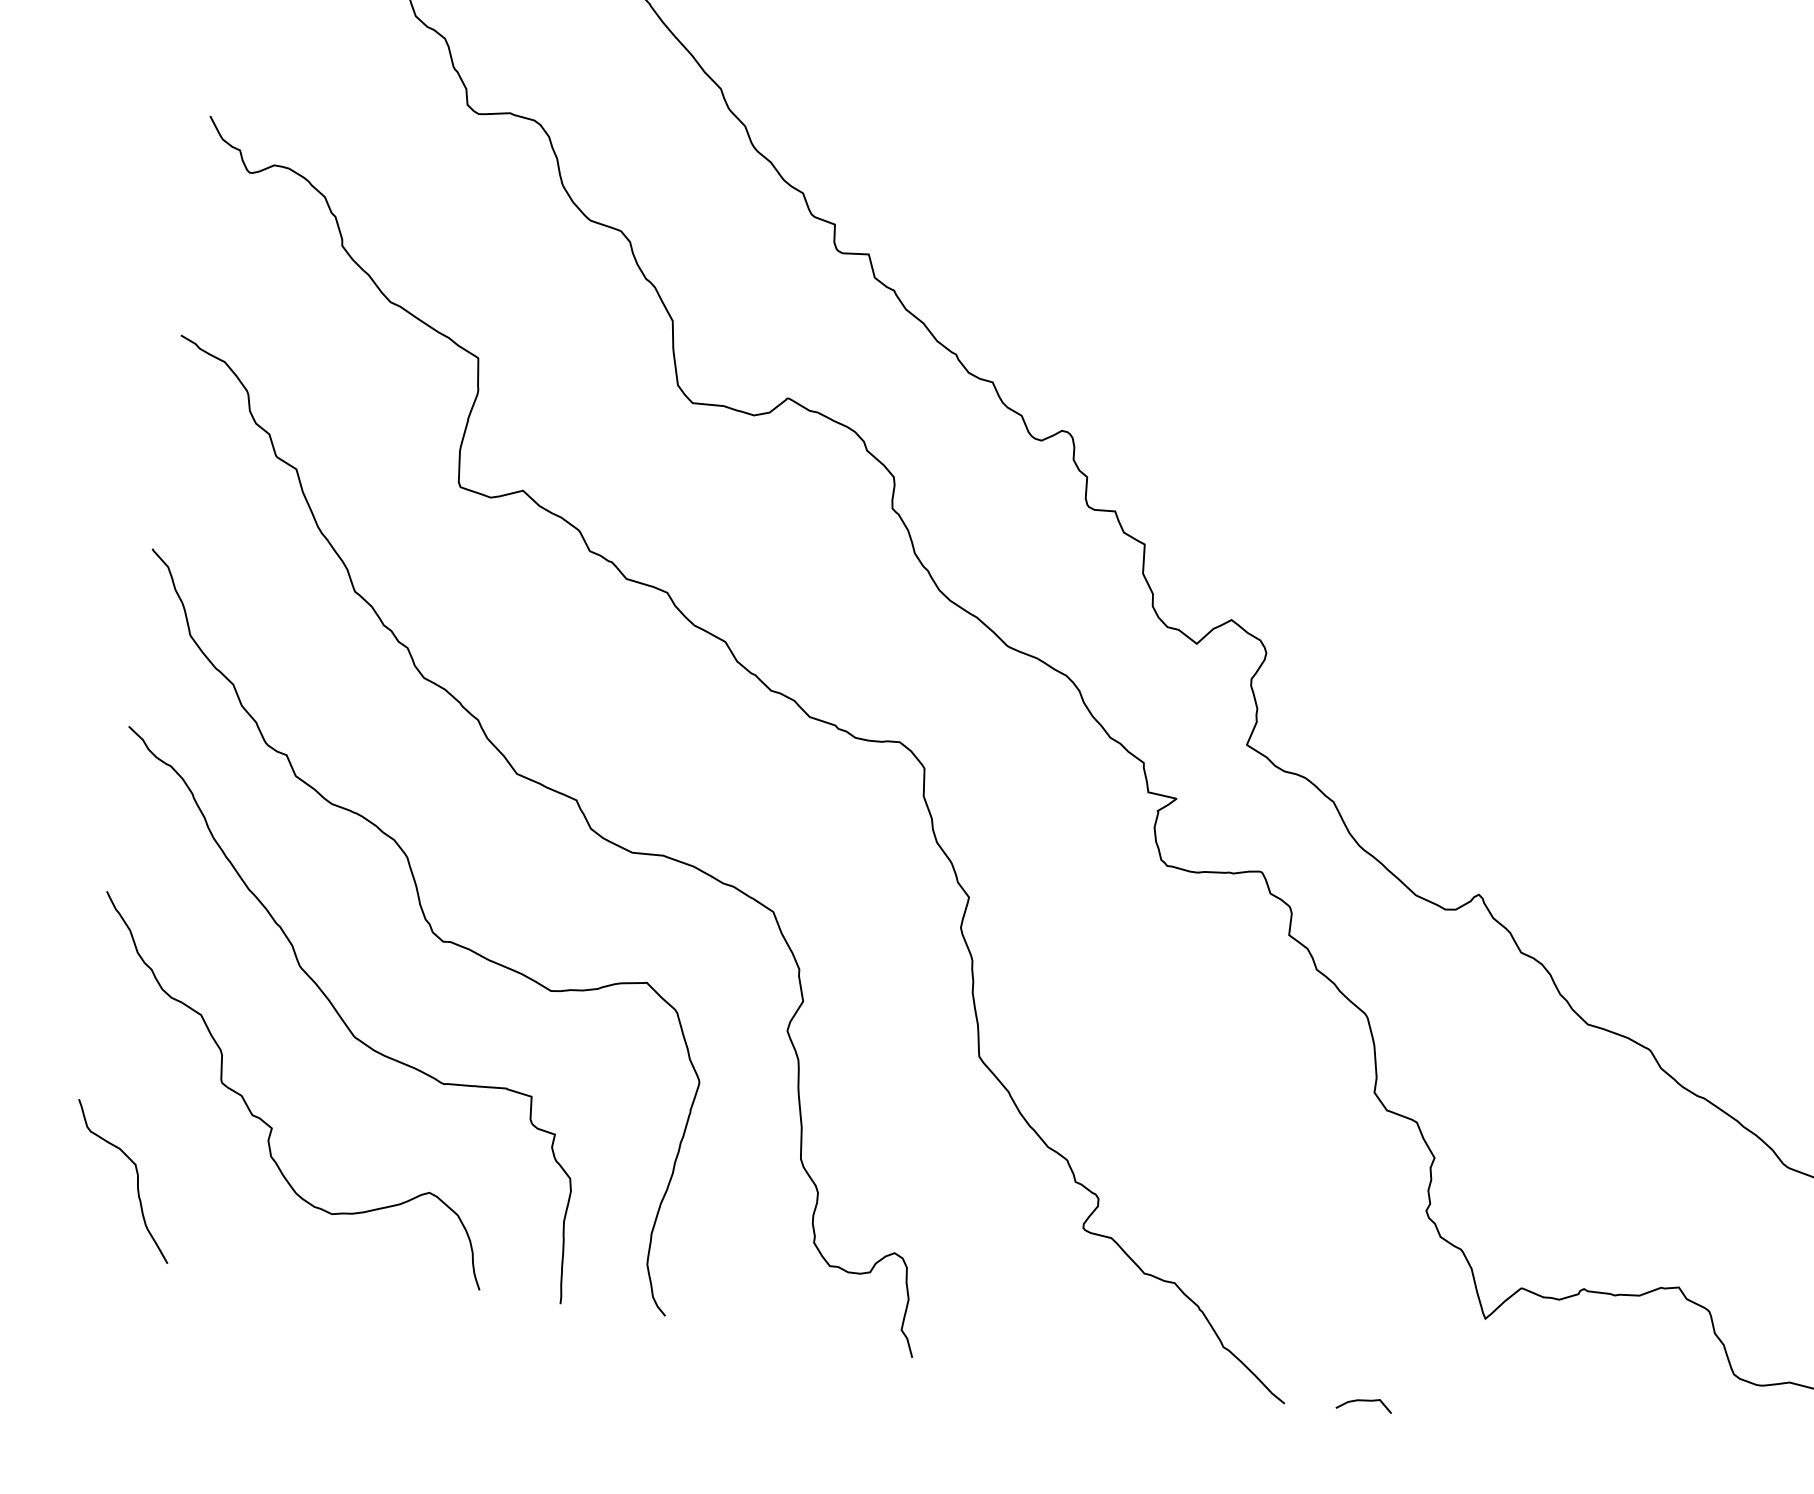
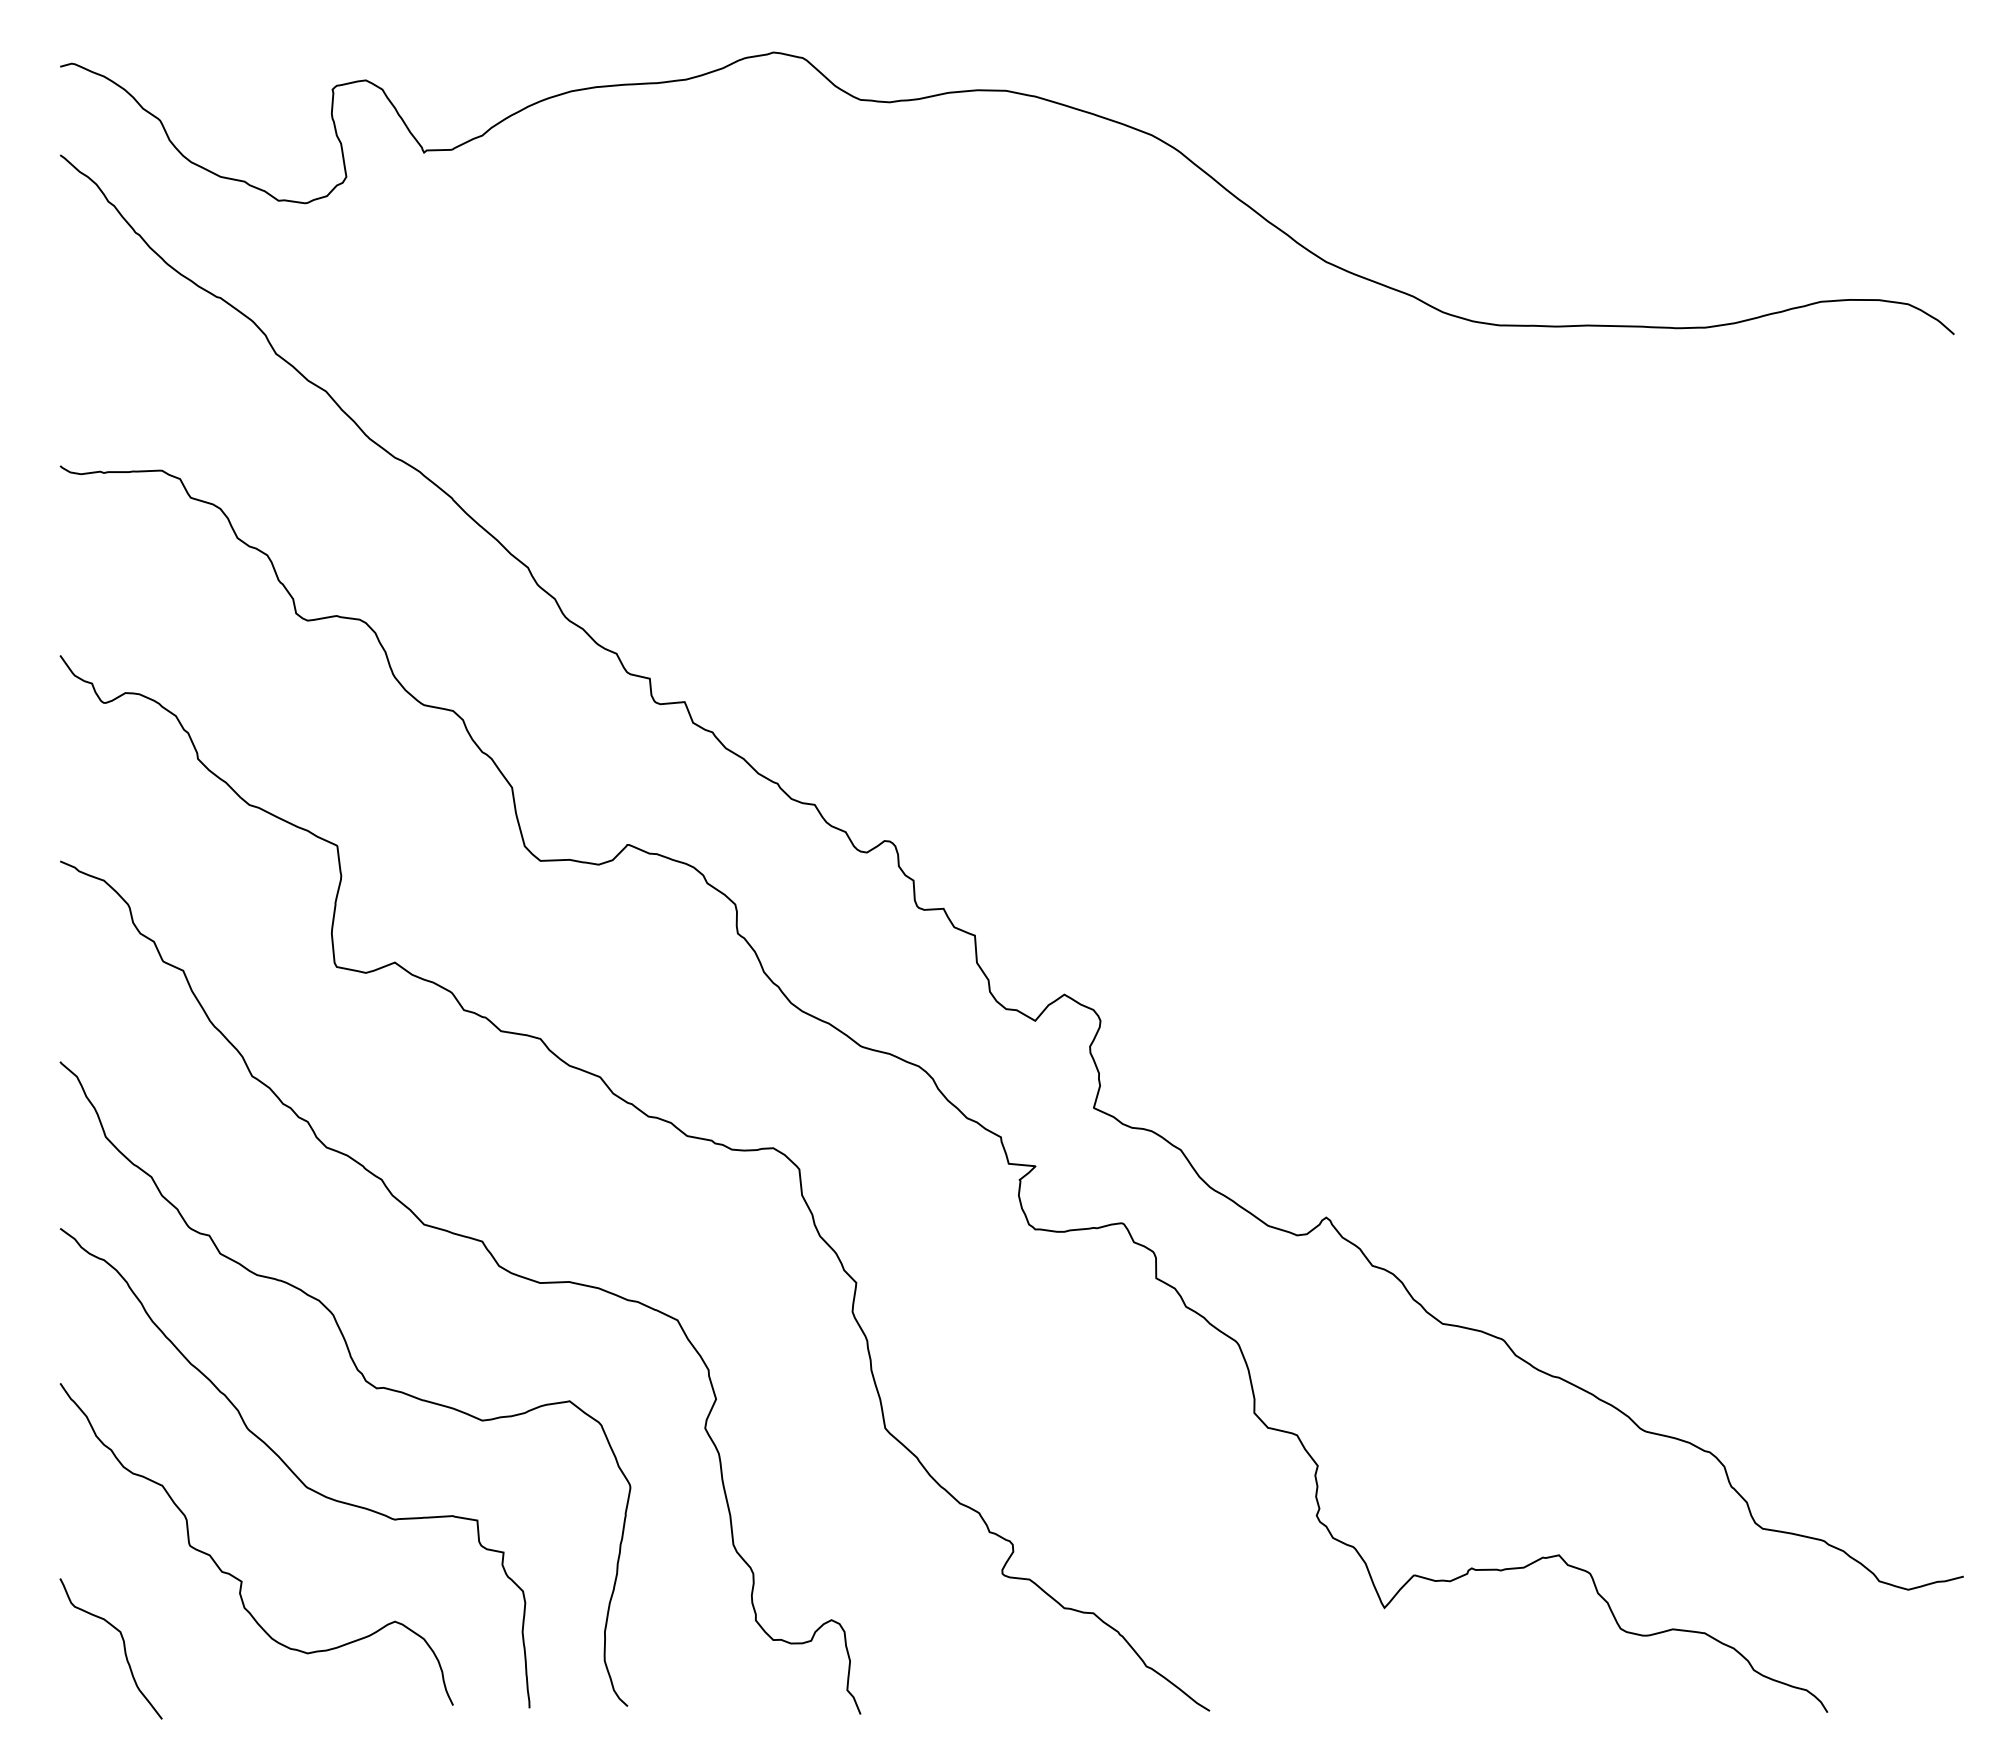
curve: (1363, 1401) -> (1282, 1699), removed

